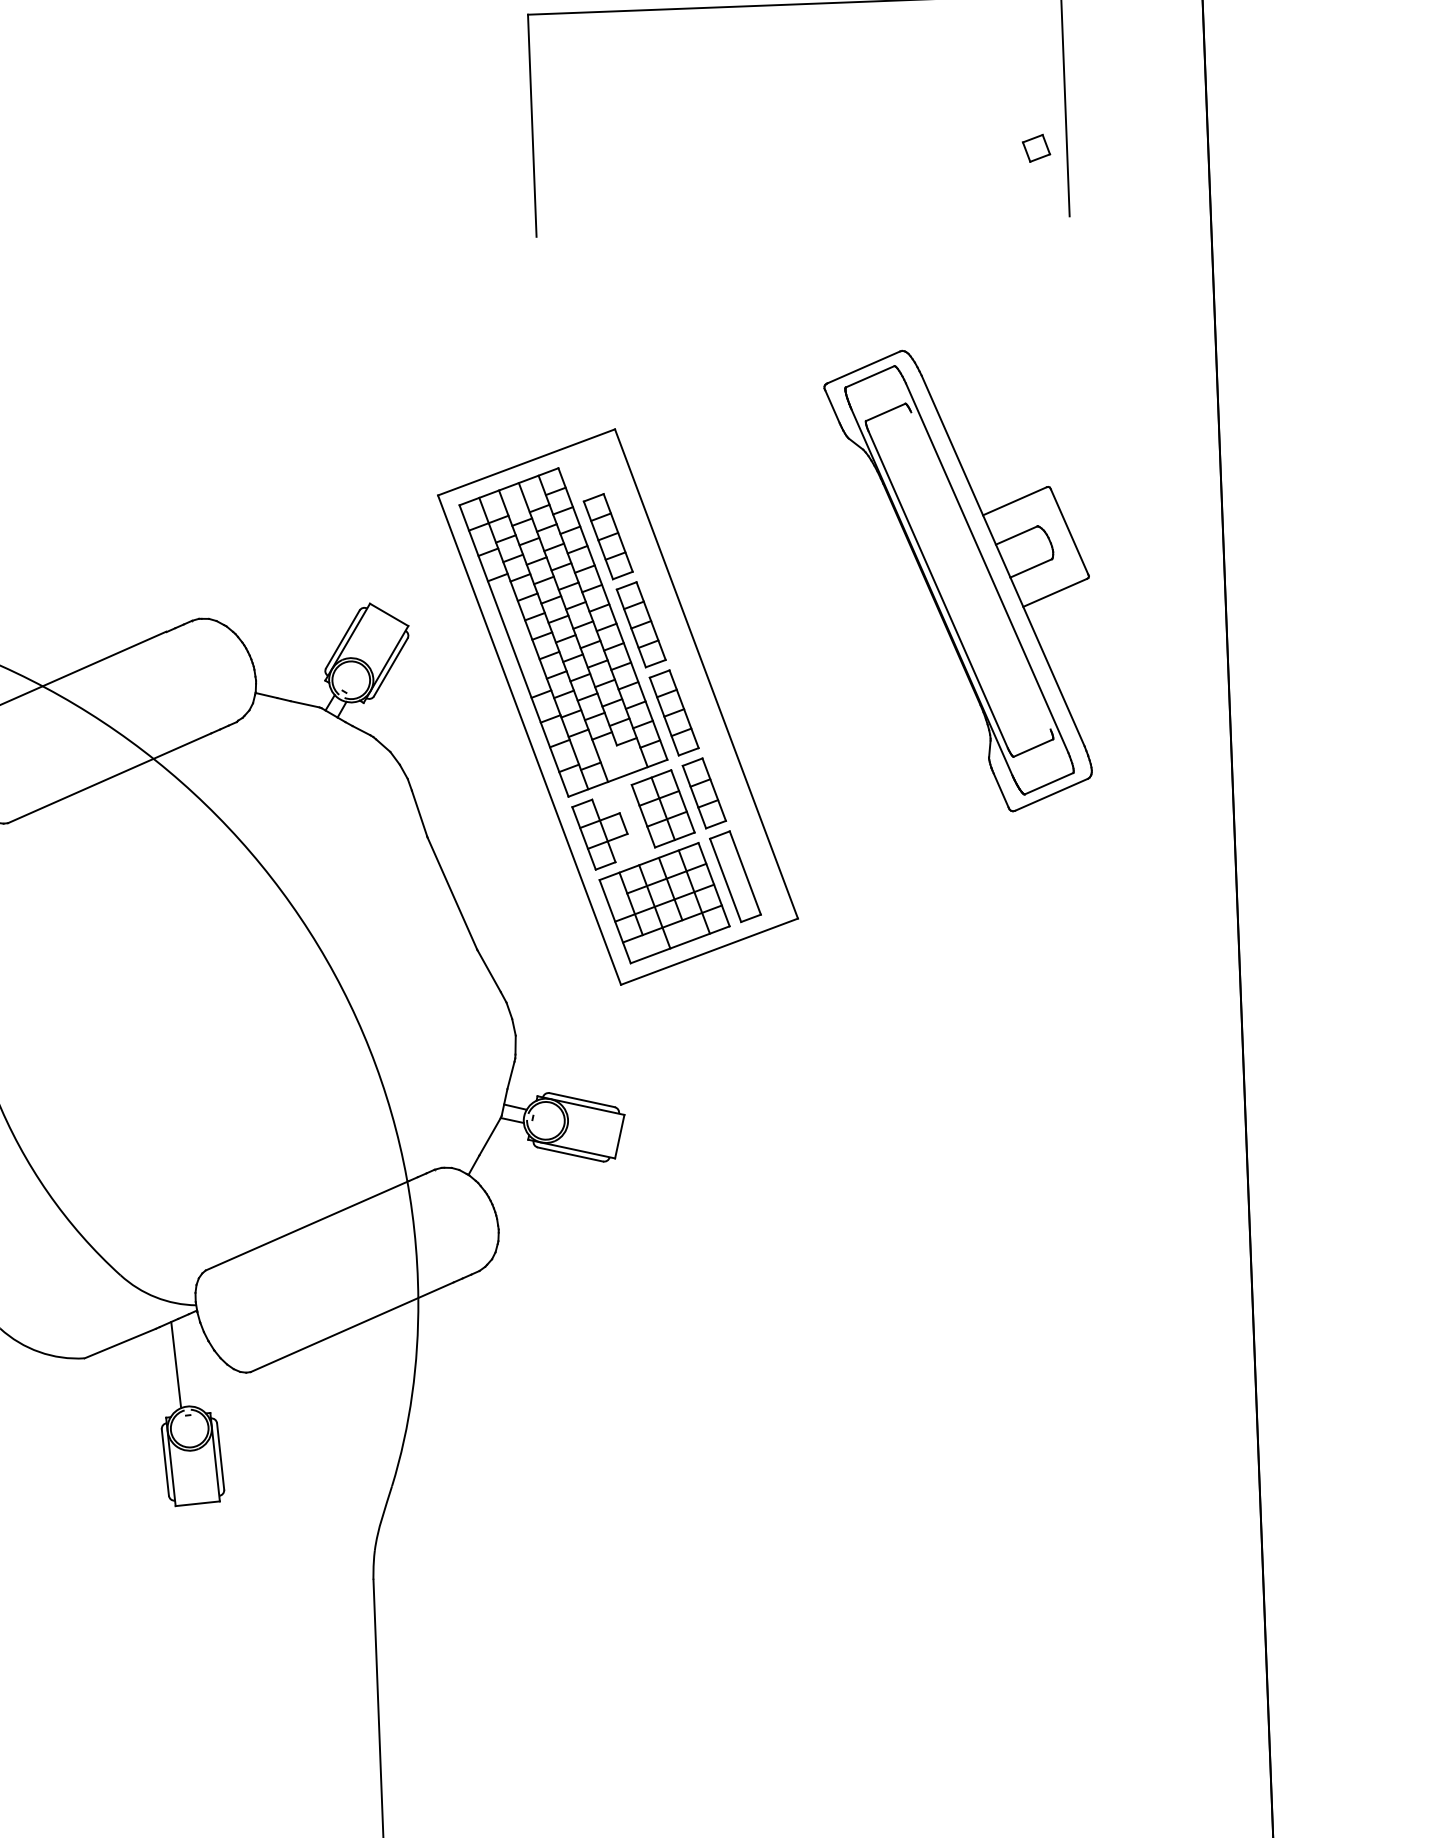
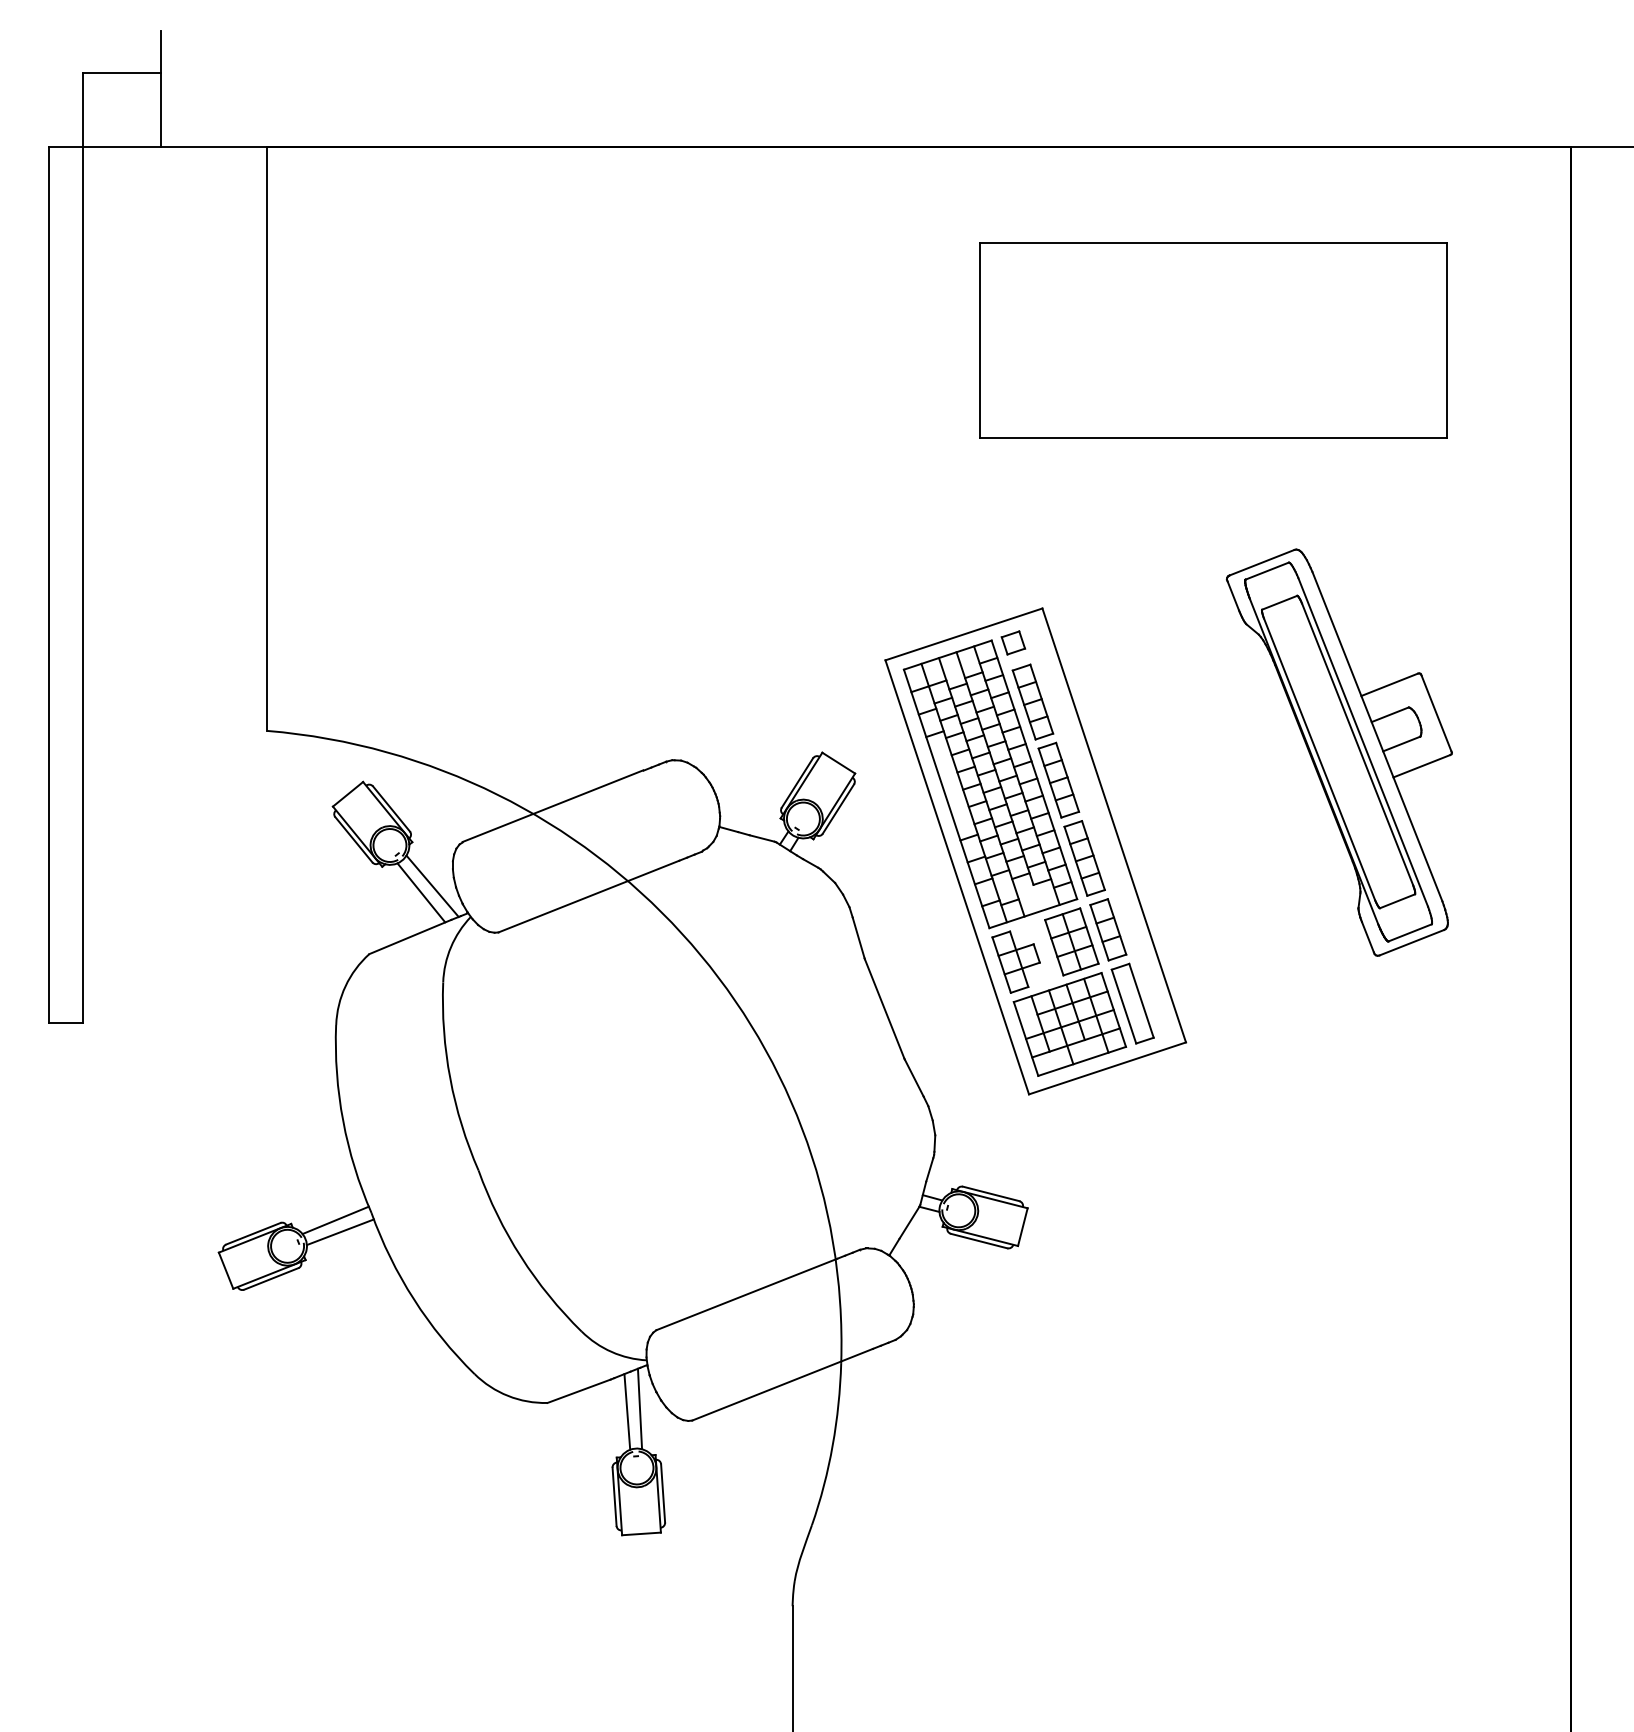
part: (1036, 147) -> (1013, 642), moved
line: (802, 226) -> (1213, 437), added
line: (980, 570) -> (1357, 744), added
line: (189, 1360) -> (639, 1408), added

